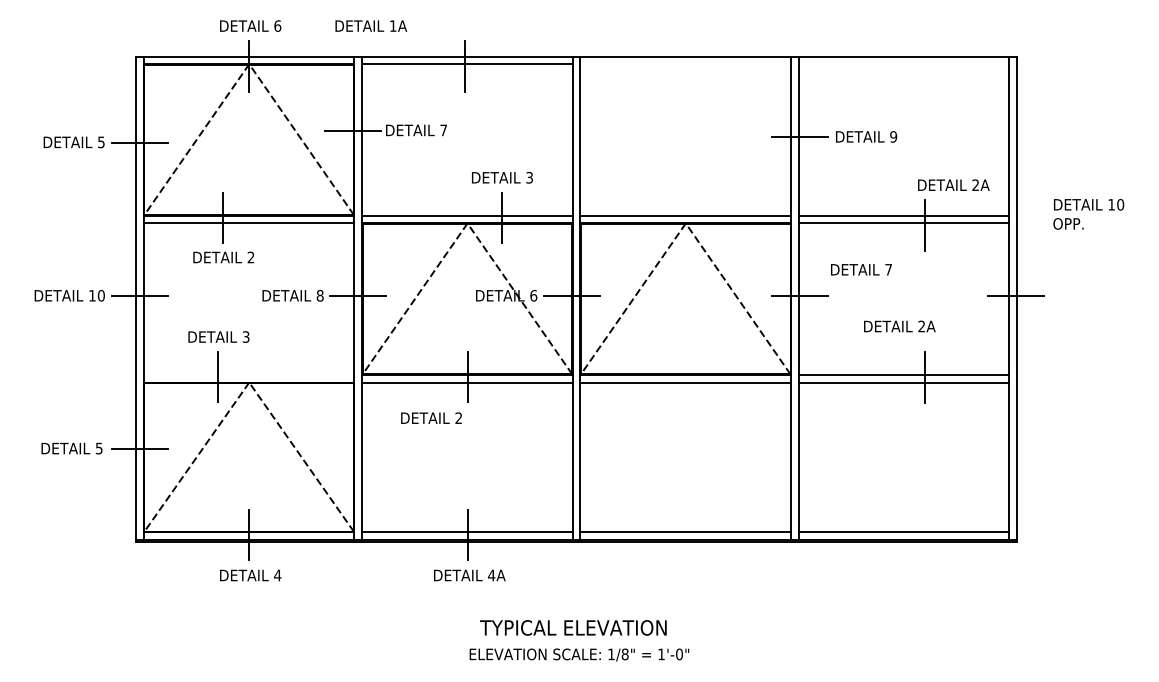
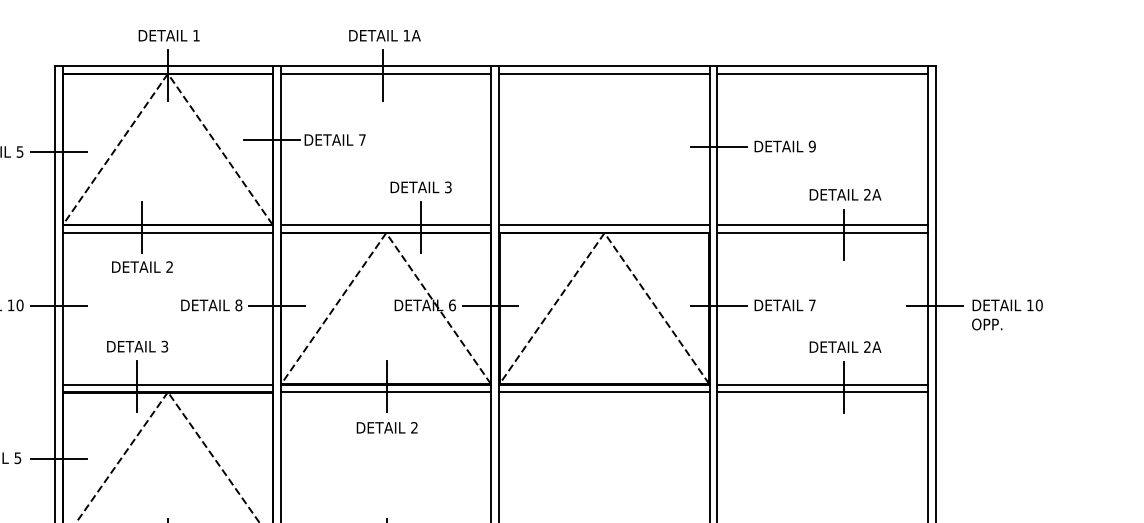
text: (277, 25) -> (196, 35), 6 -> 1
text: (371, 25) -> (385, 35), moved
line: (685, 64) -> (604, 74), added
line: (903, 64) -> (822, 74), added
text: (953, 184) -> (845, 194), moved
text: (1088, 214) -> (1007, 315), moved
text: (861, 269) -> (785, 305), moved
text: (899, 326) -> (845, 347), moved
line: (248, 374) -> (167, 384), added
text: (431, 417) -> (387, 427), moved

